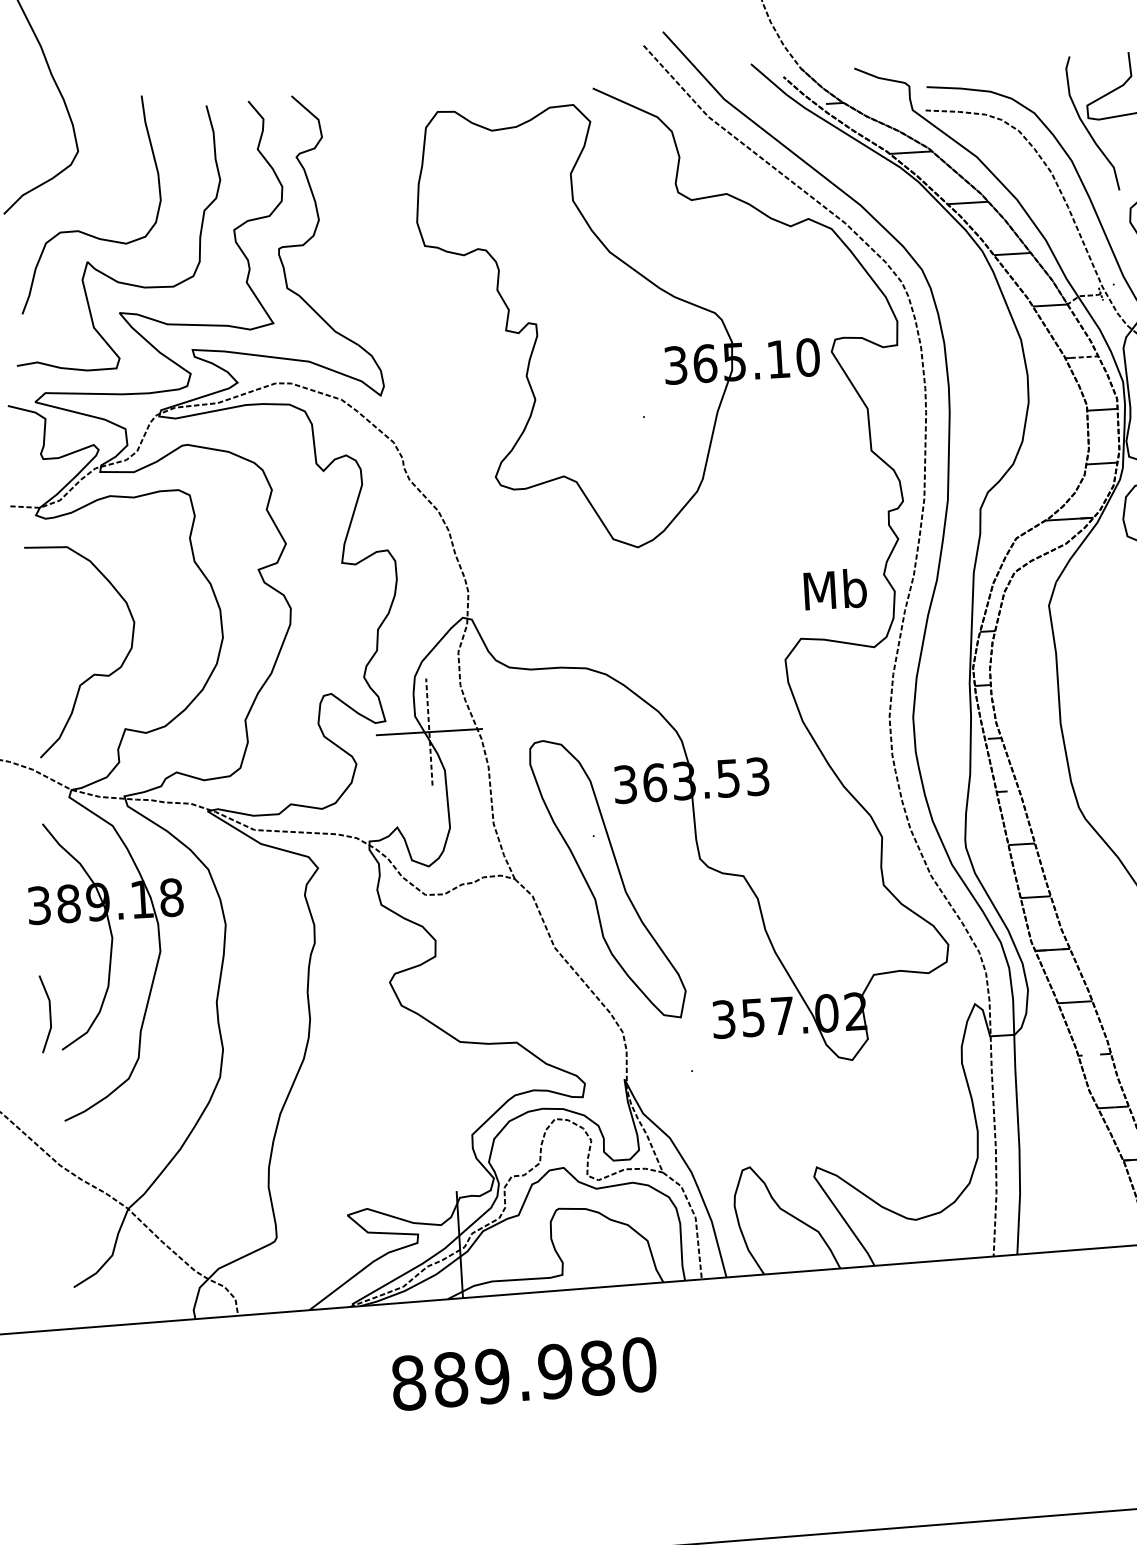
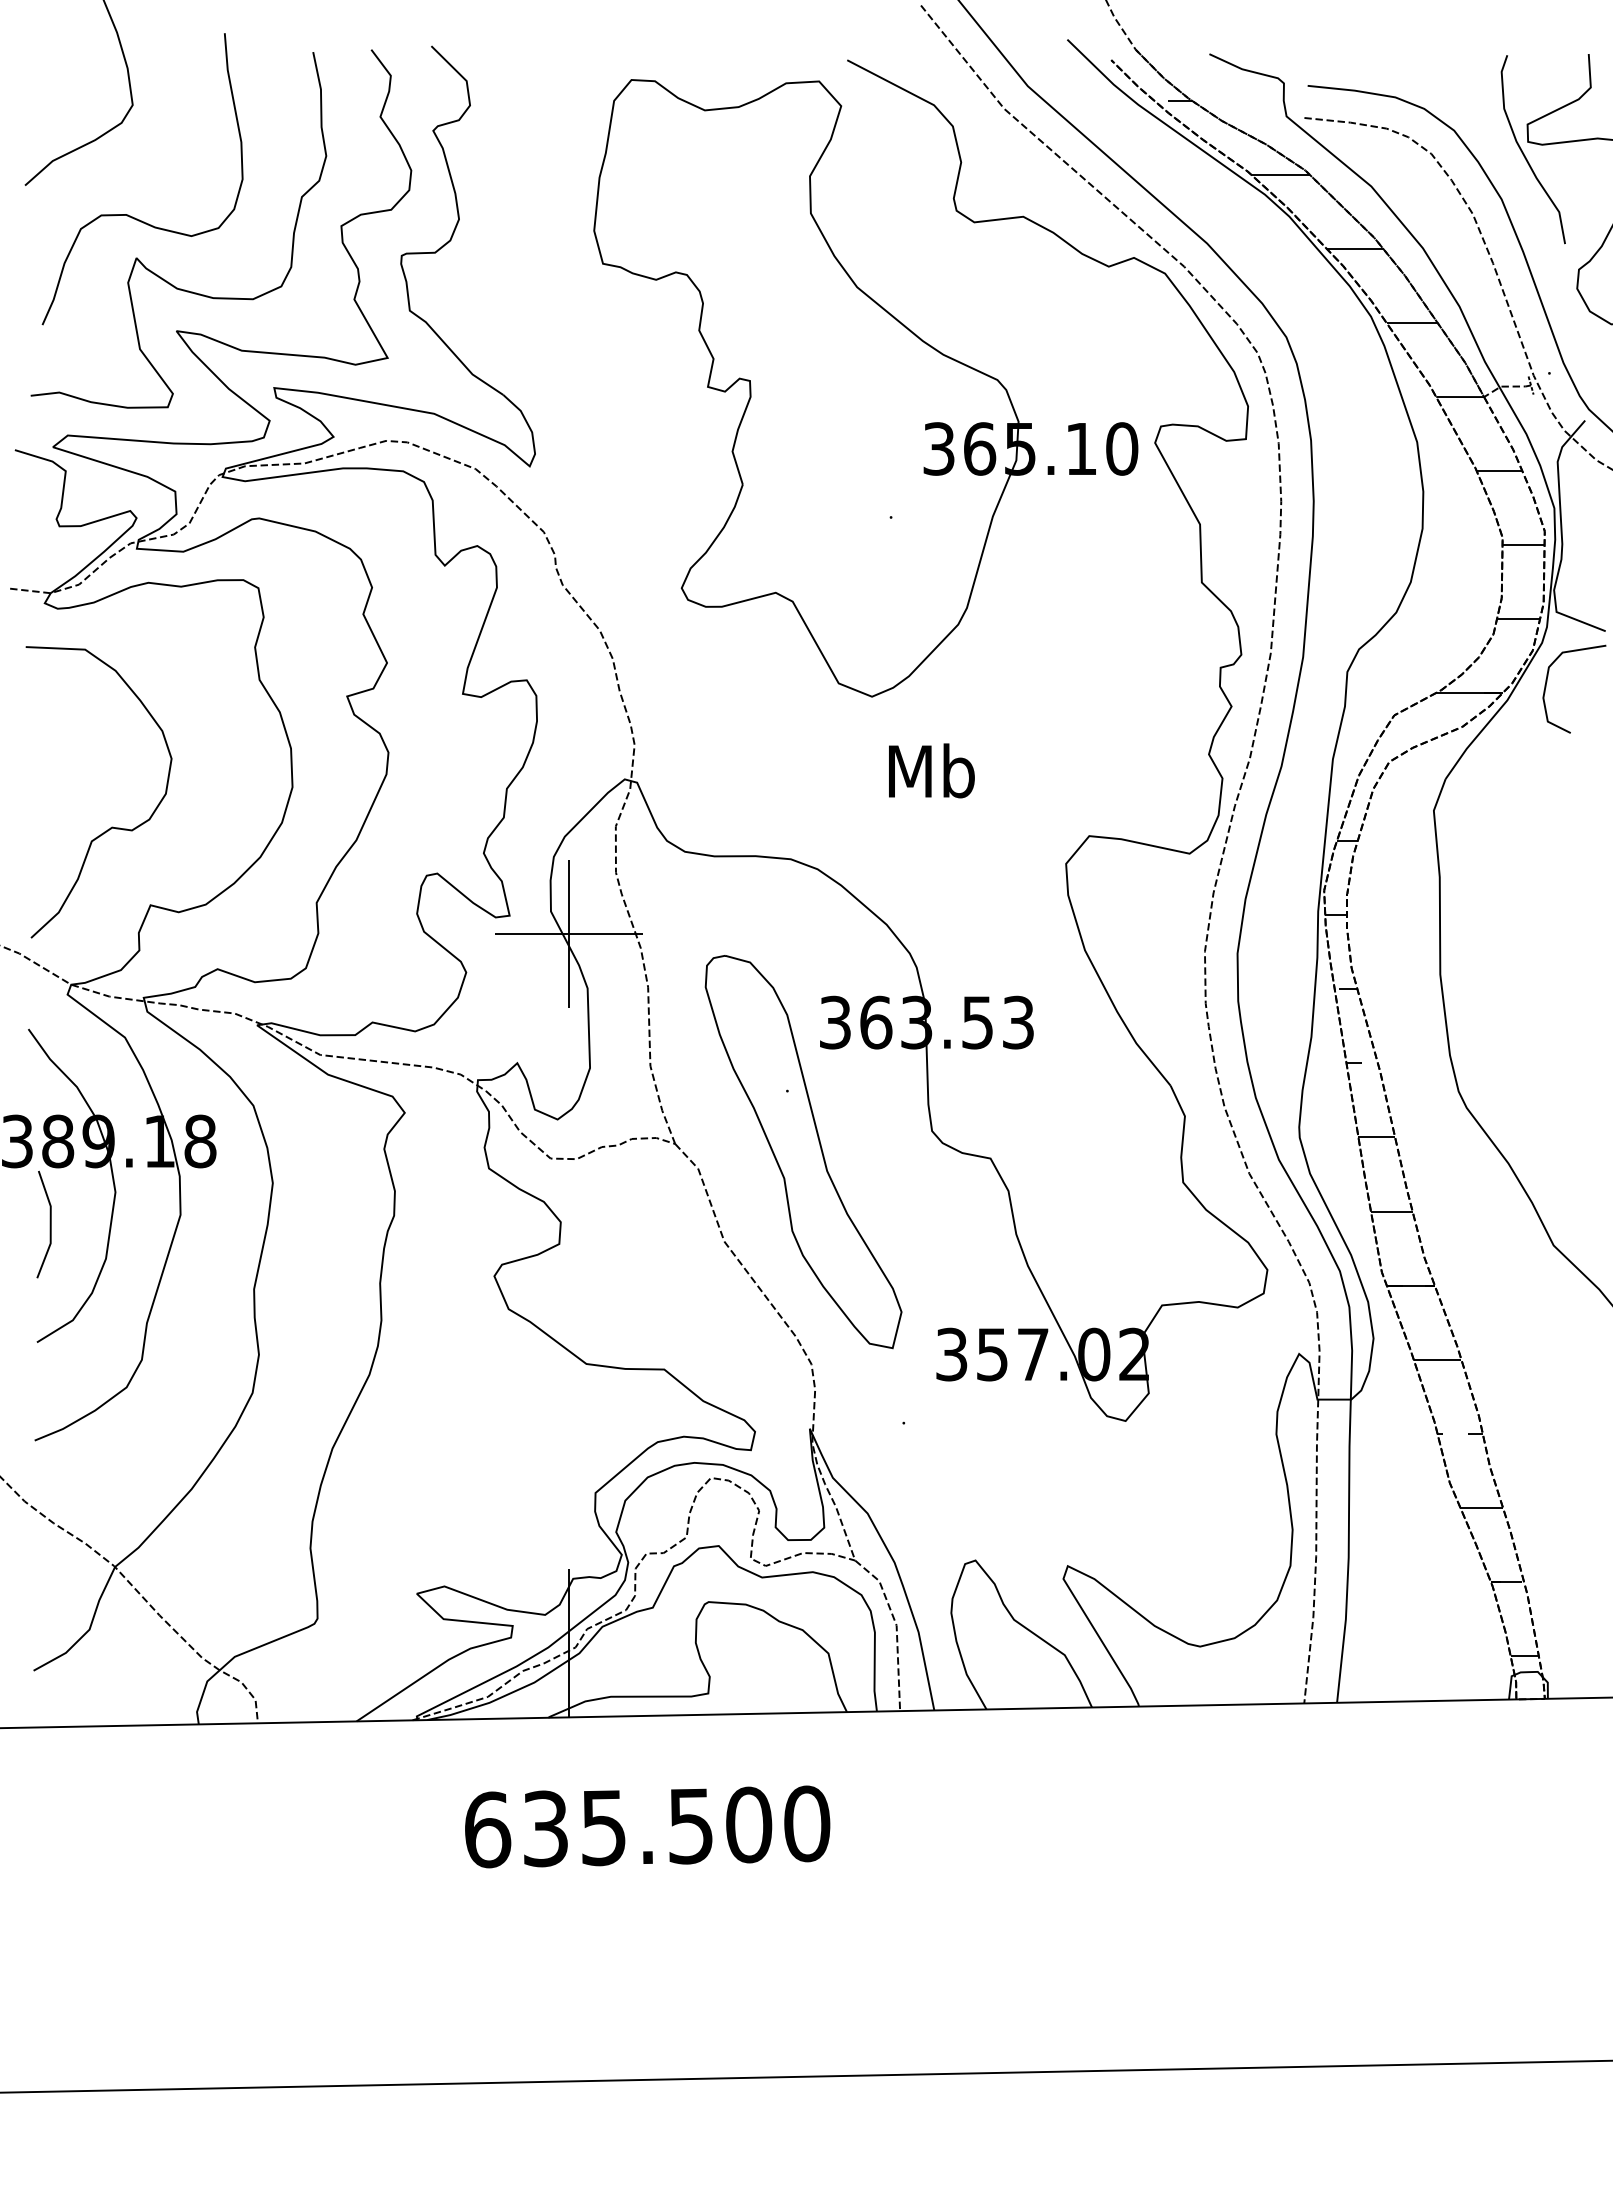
line: (1084, 357) -> (1503, 471), dashed -> solid
text: (835, 589) -> (931, 770), moved
line: (429, 731) -> (569, 933), dashed -> solid
line: (49, 1013) -> (49, 1224), moved
text: (503, 1375) -> (618, 1827), 889.980 -> 635.500

